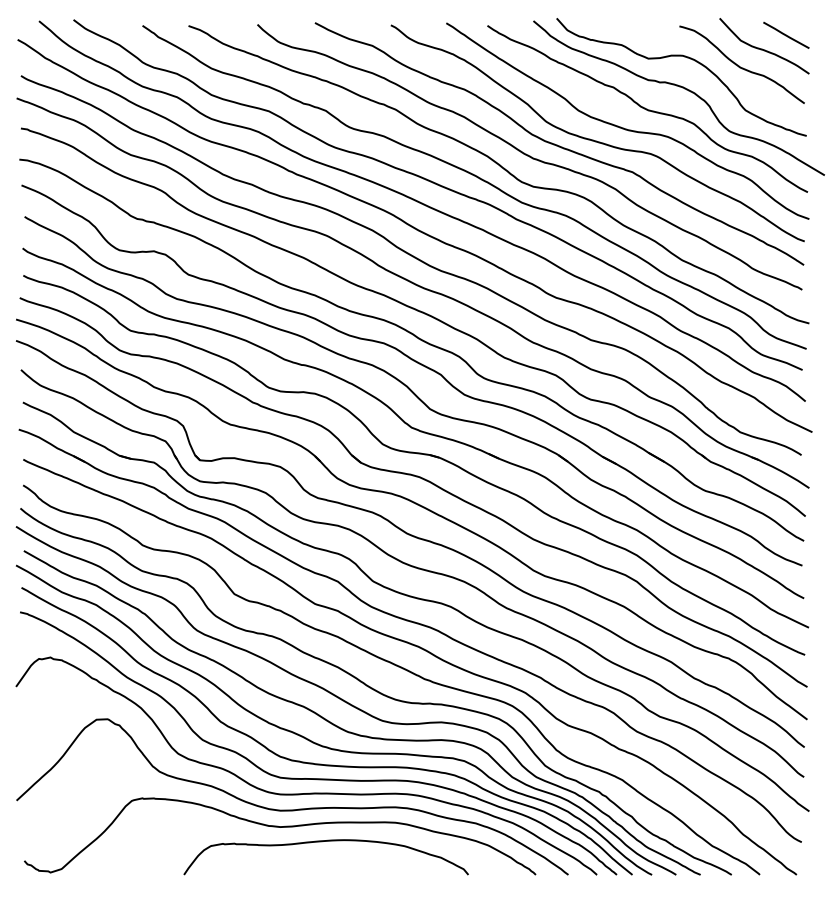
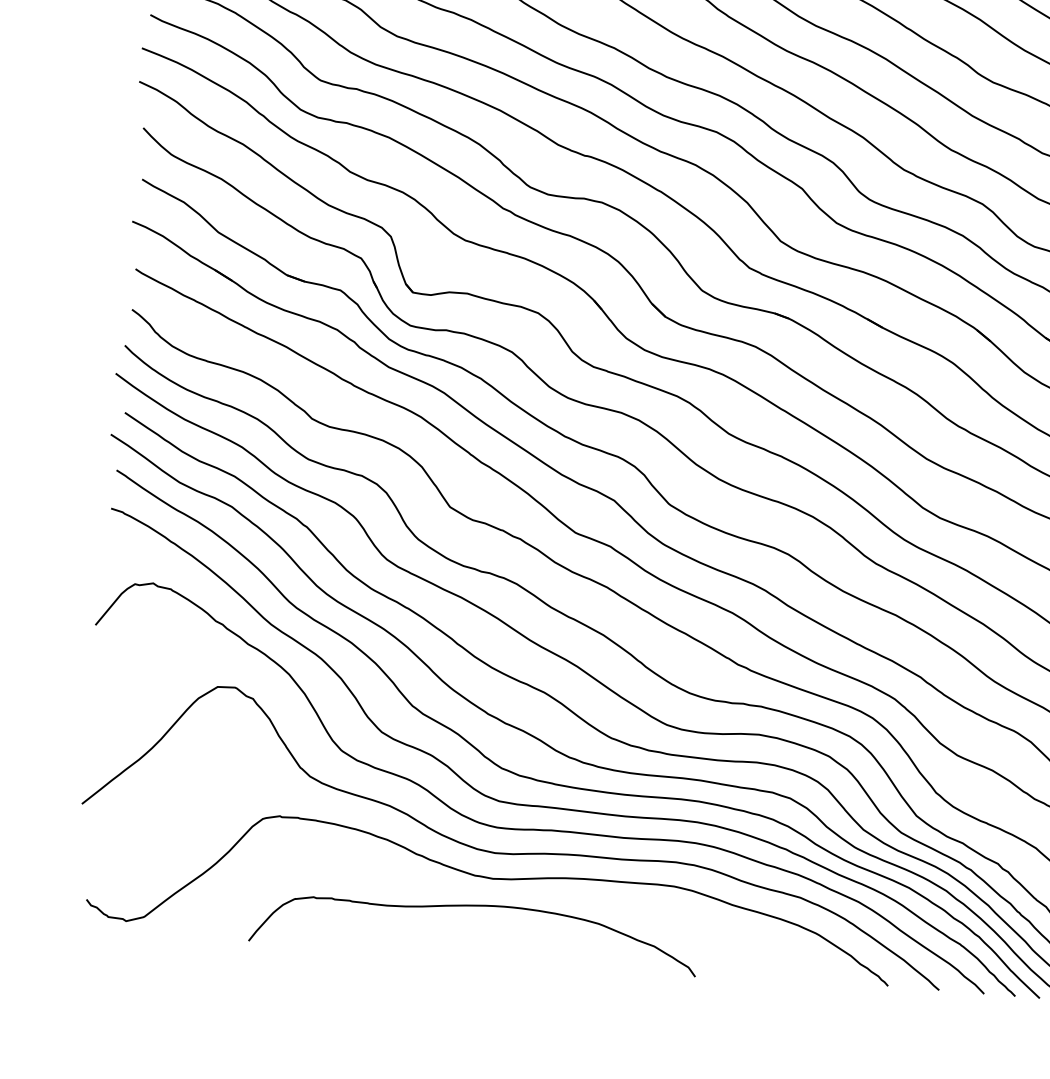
curve: (322, 842) -> (470, 907), moved

